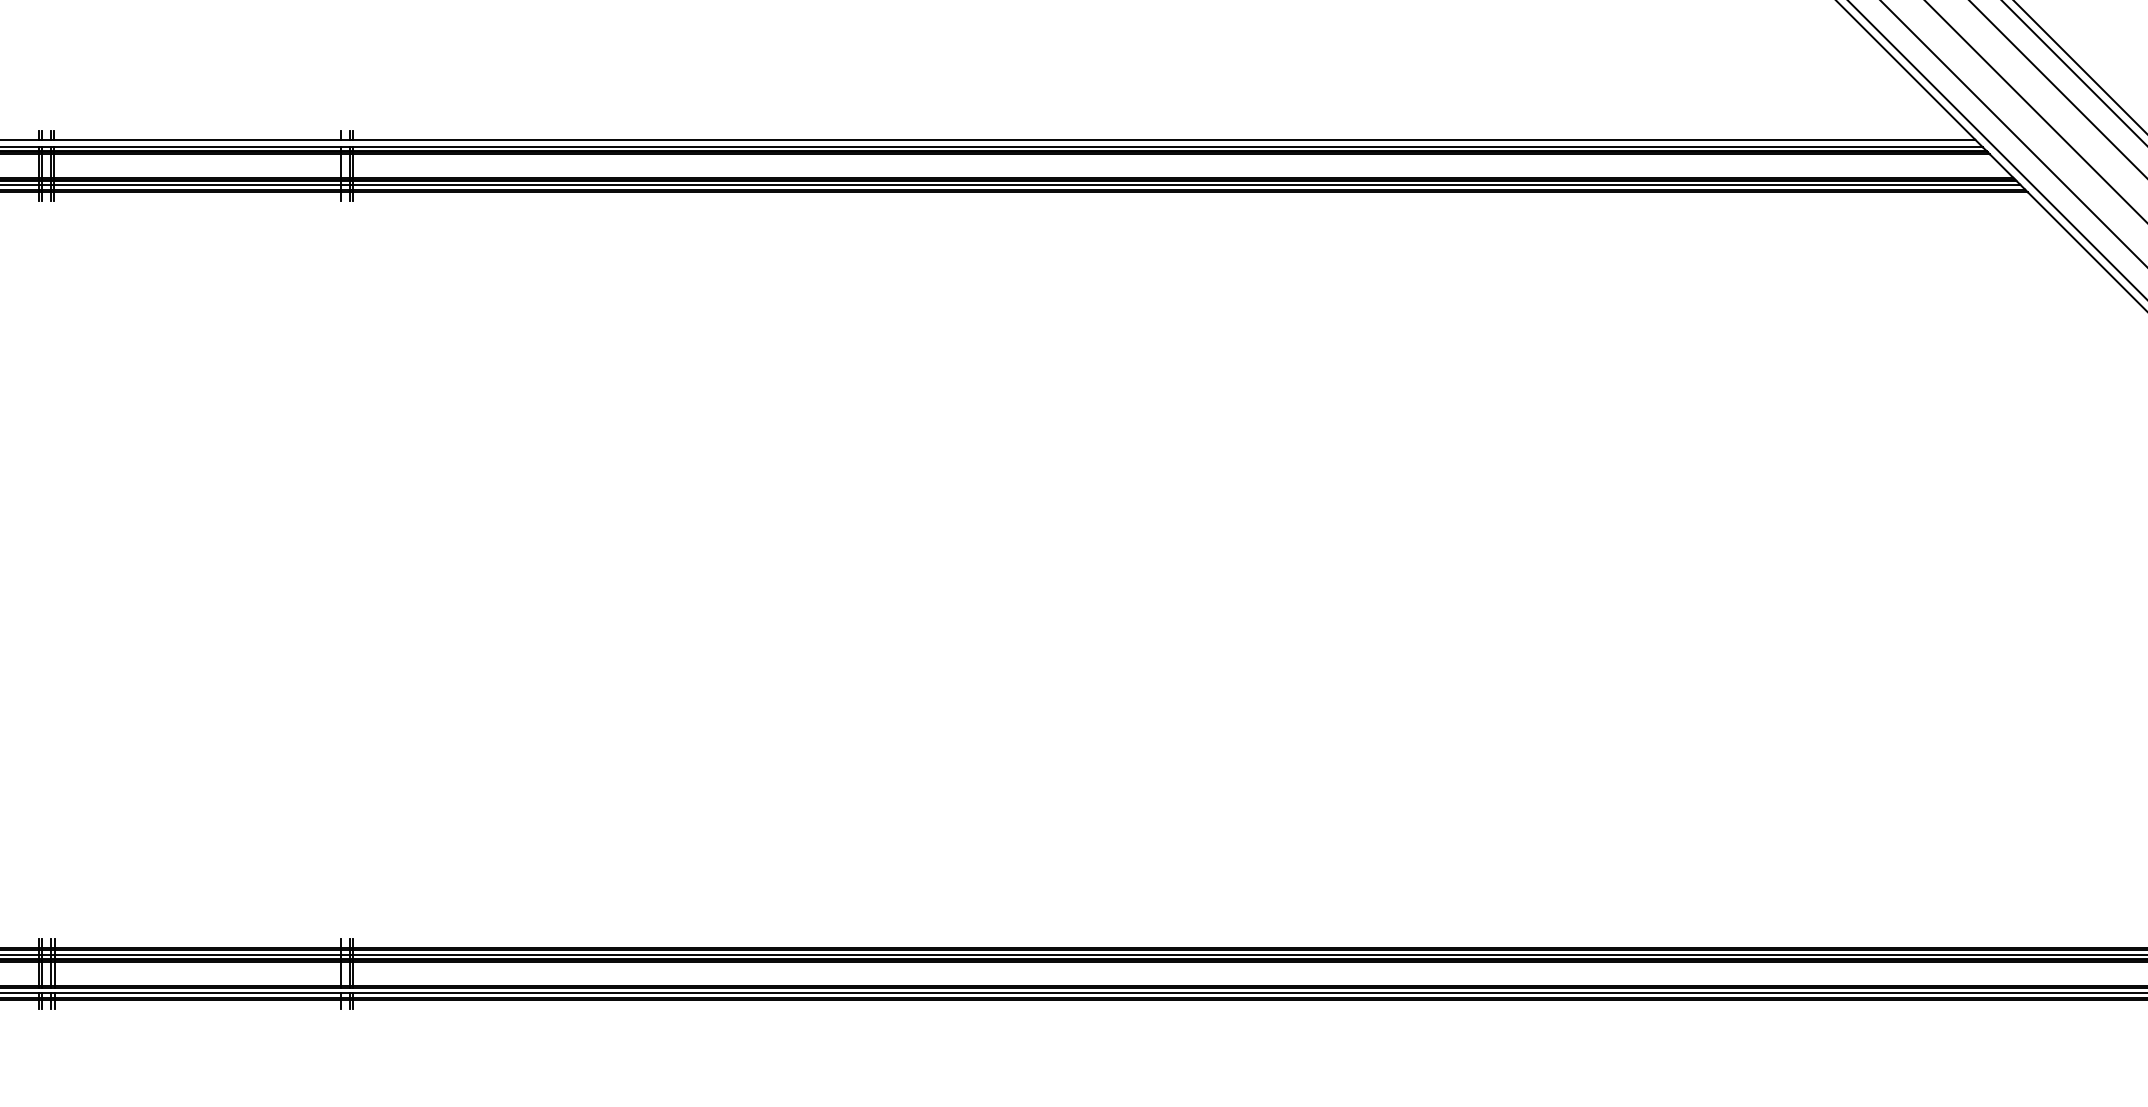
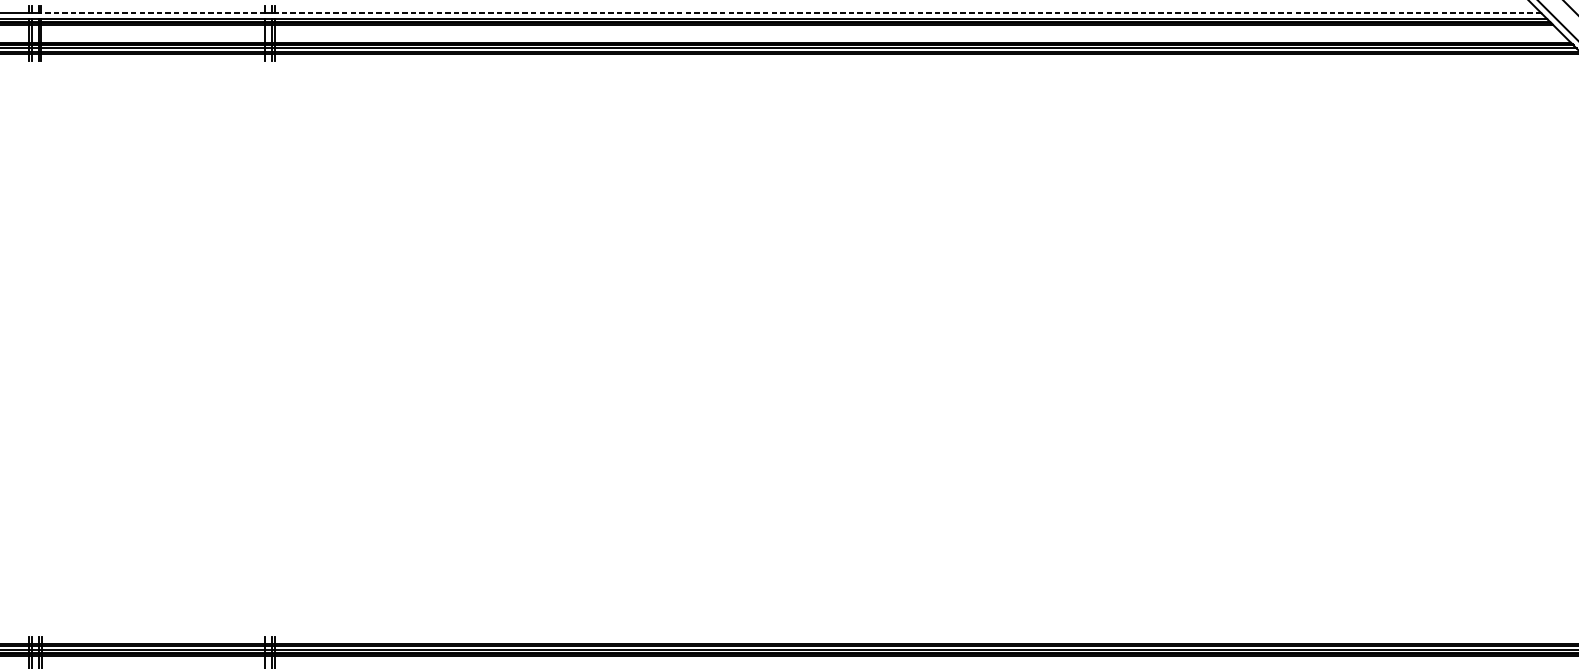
line: (197, 139) -> (153, 13), solid -> dashed
line: (1163, 139) -> (907, 13), solid -> dashed

